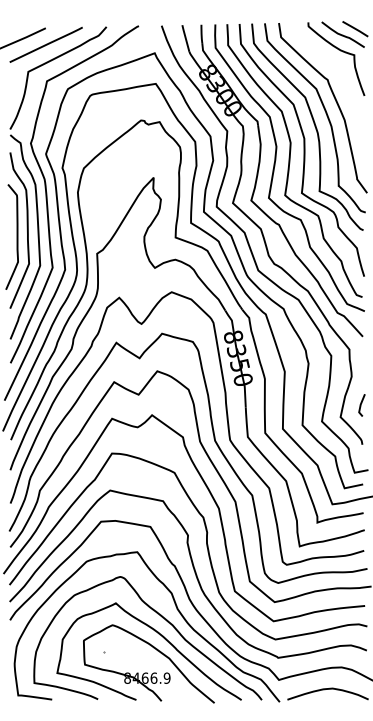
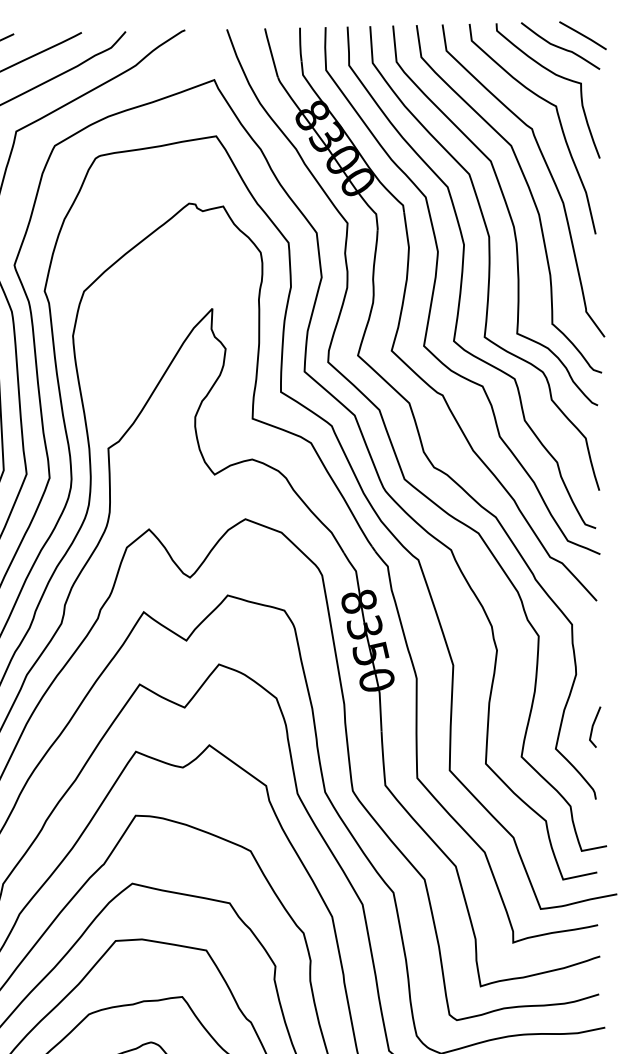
curve: (341, 75) -> (557, 120), added

